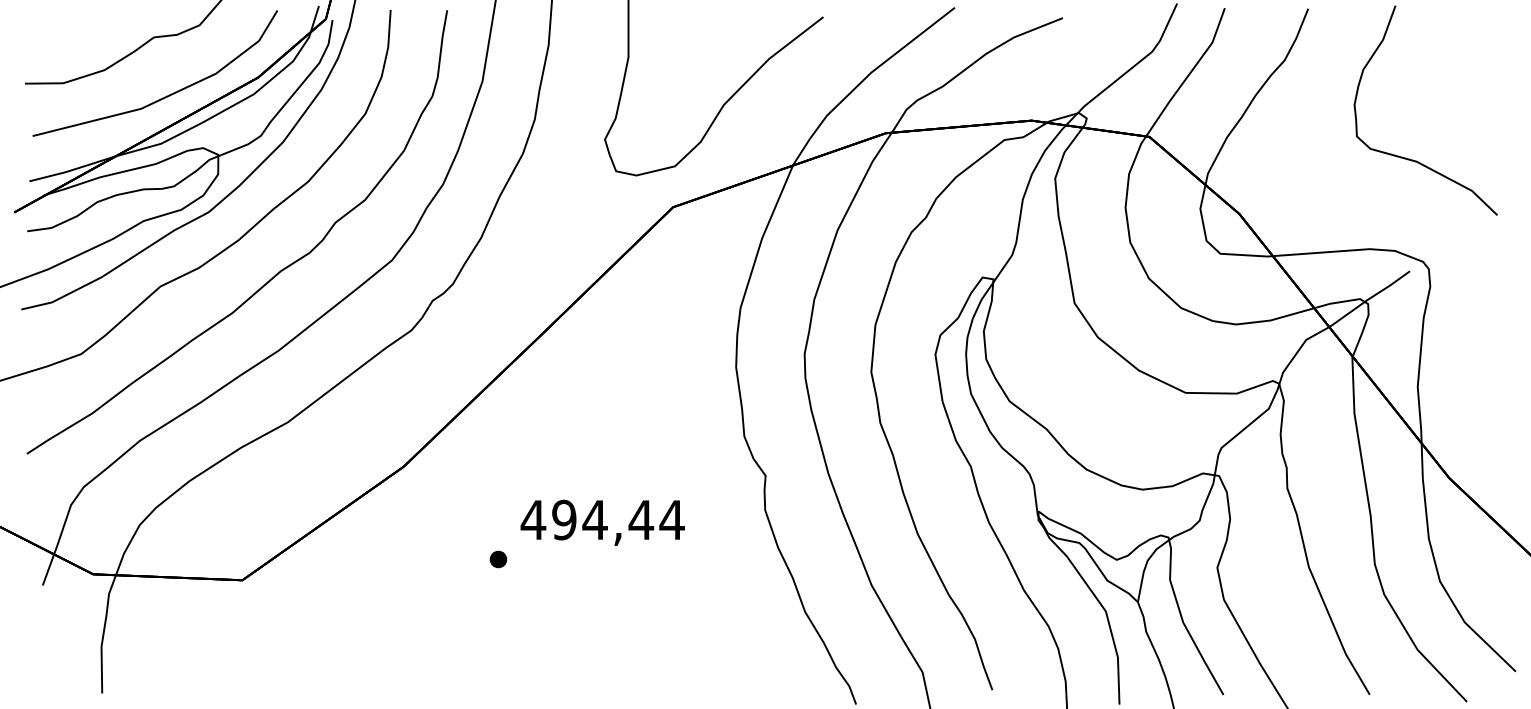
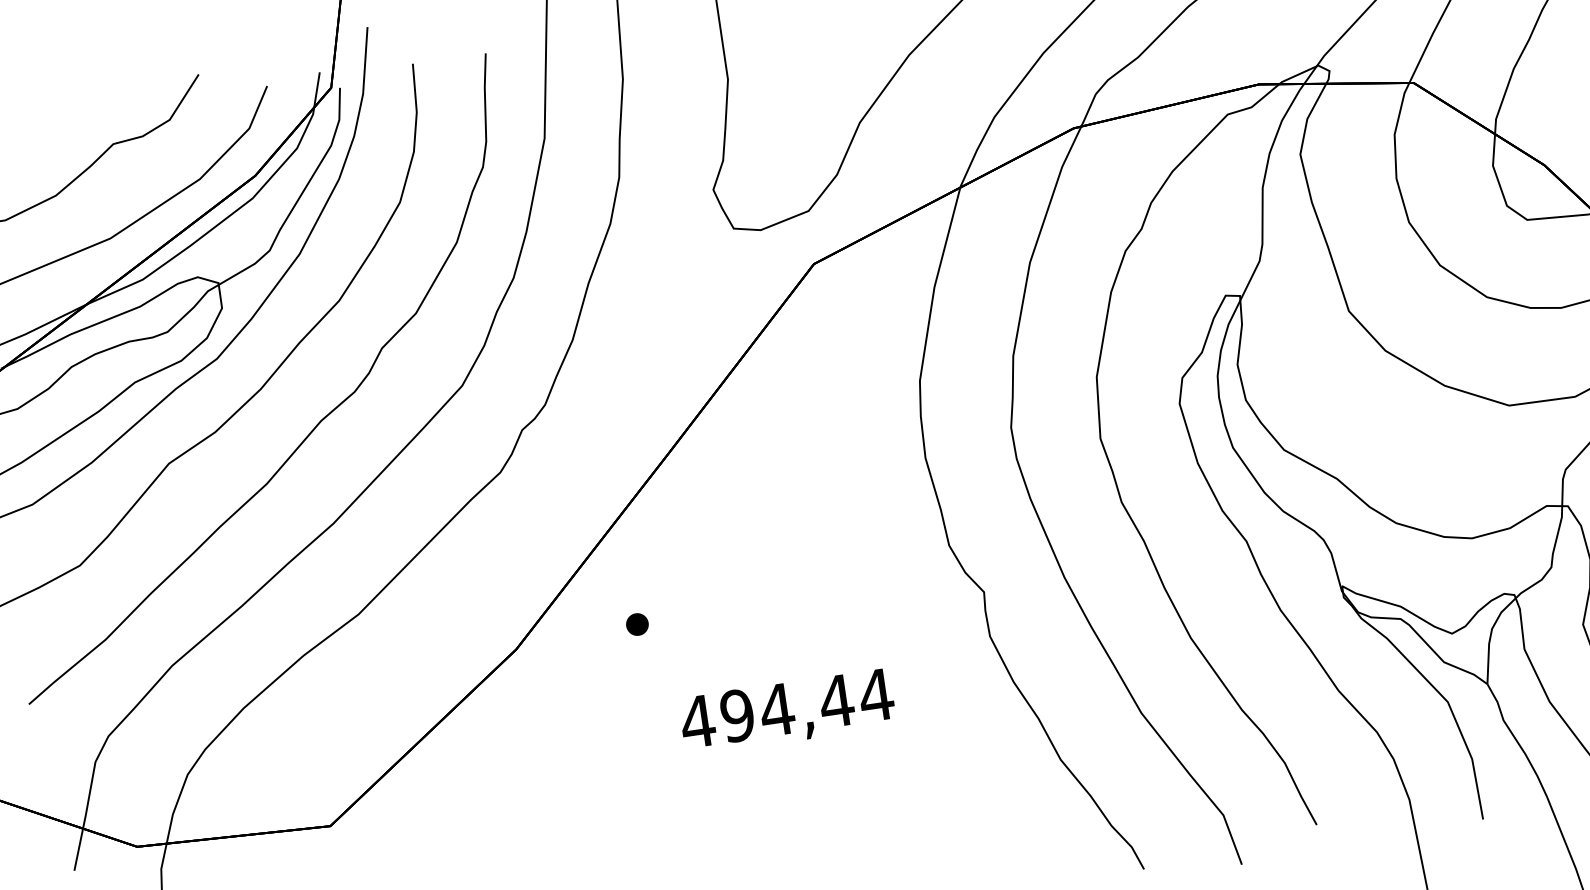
text: (602, 522) -> (787, 711), moved
part: (498, 559) -> (637, 624), moved

